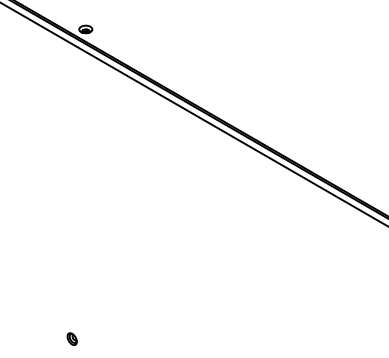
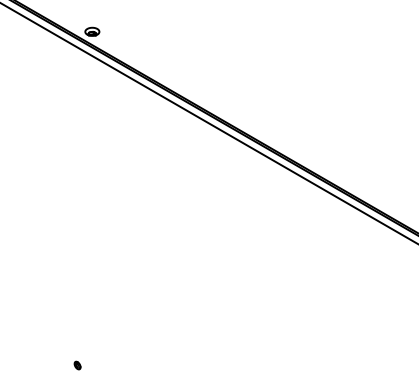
part: (72, 339) -> (77, 365), size x0.6

